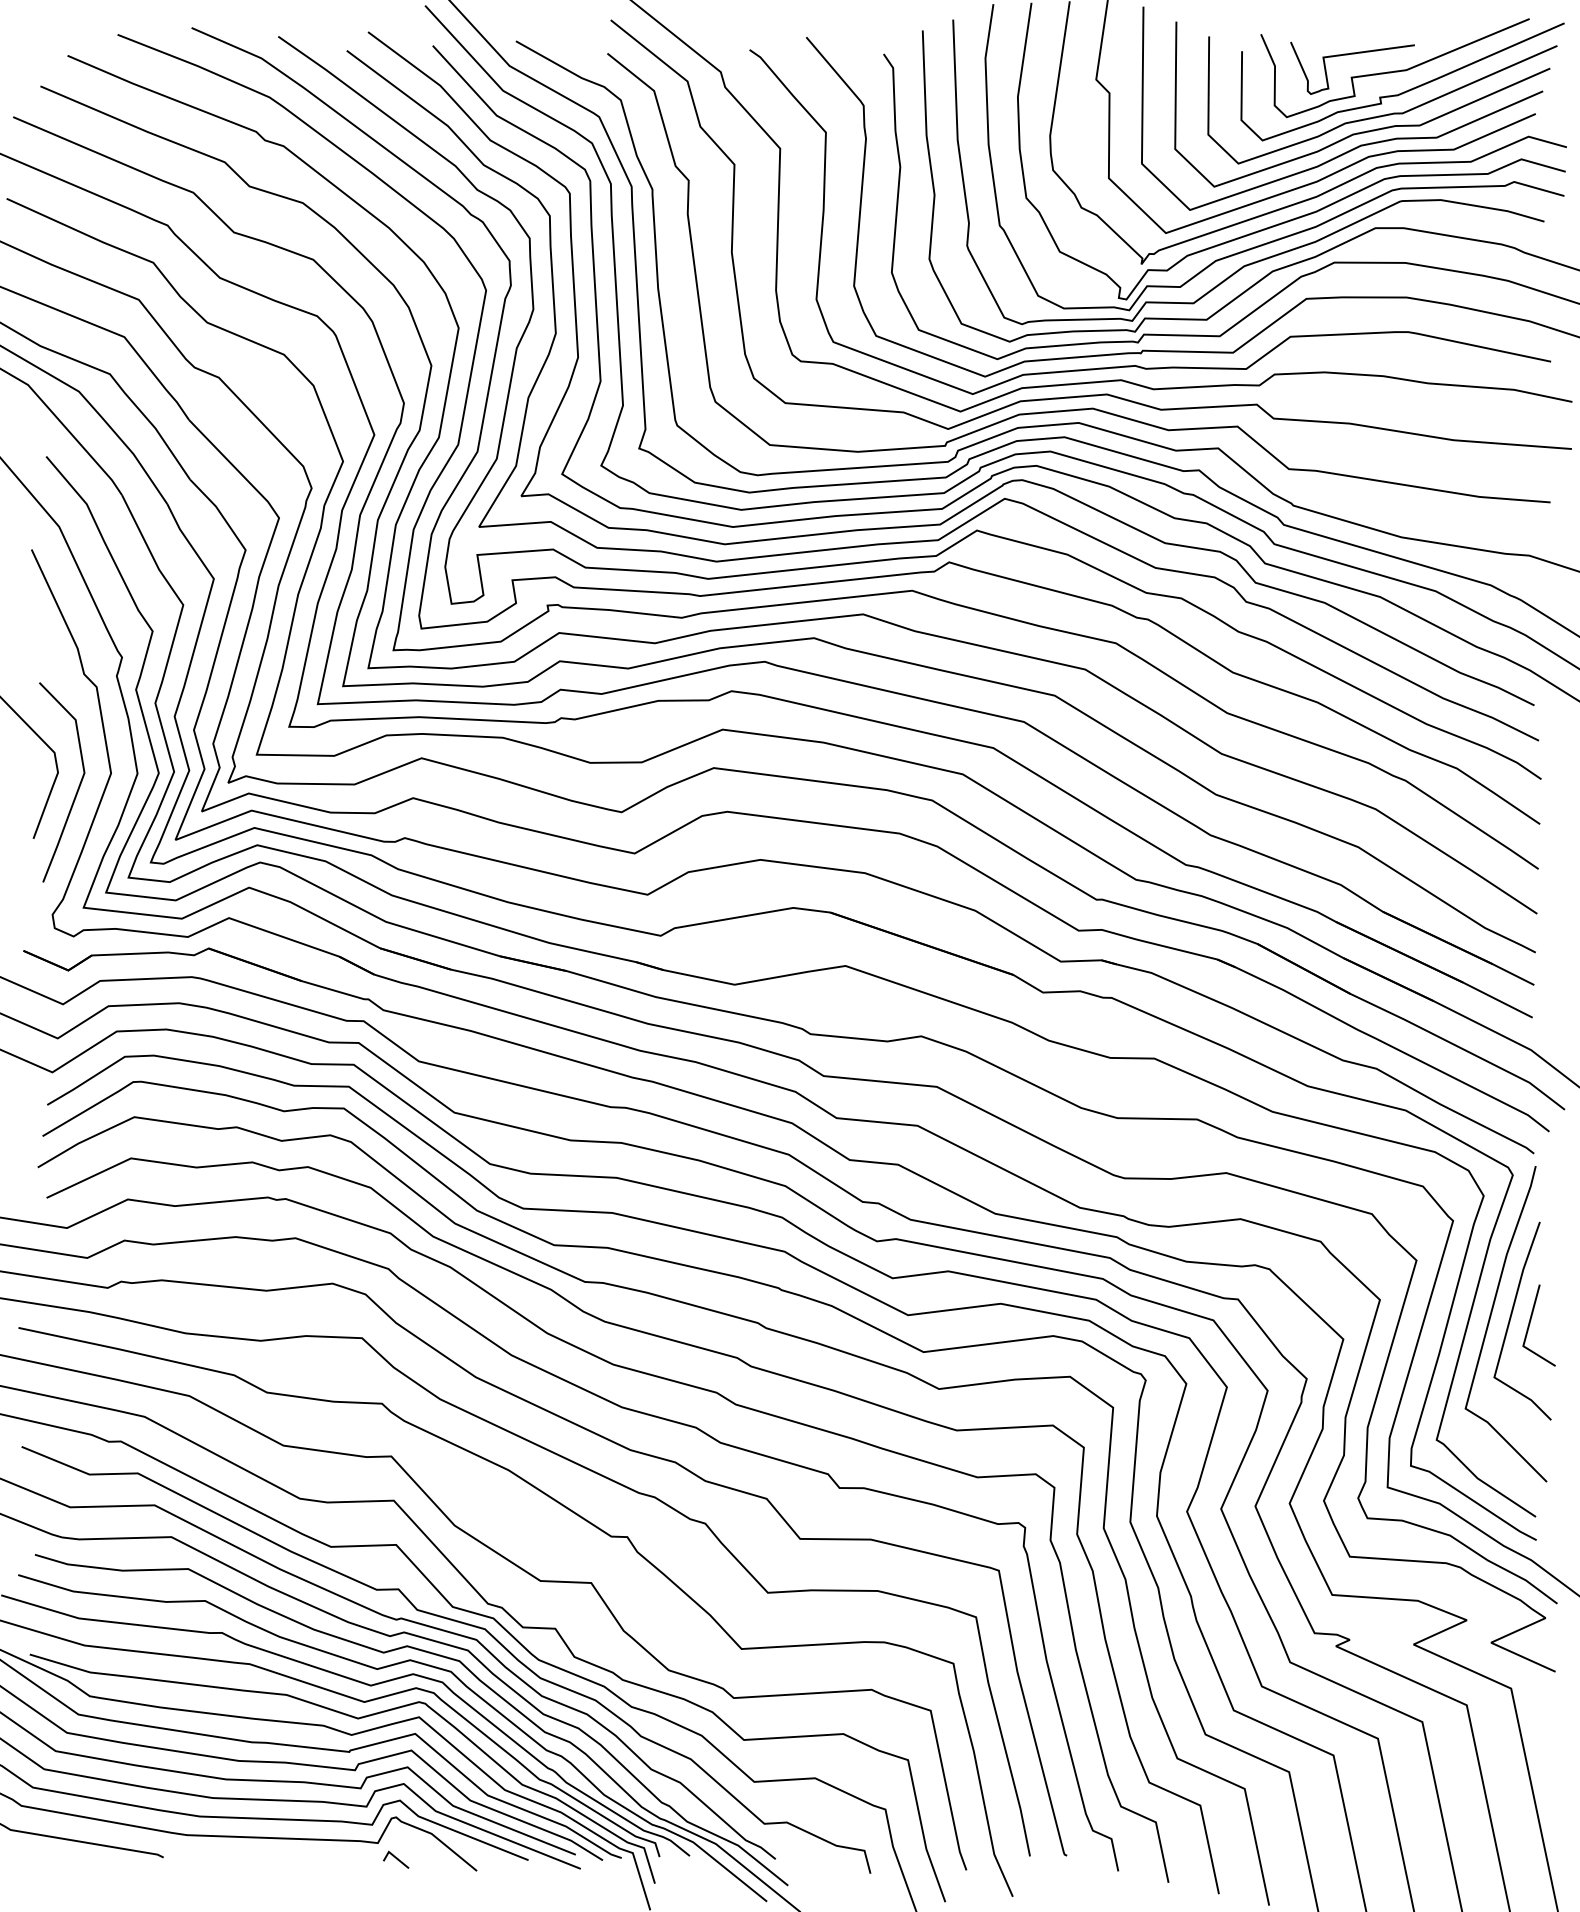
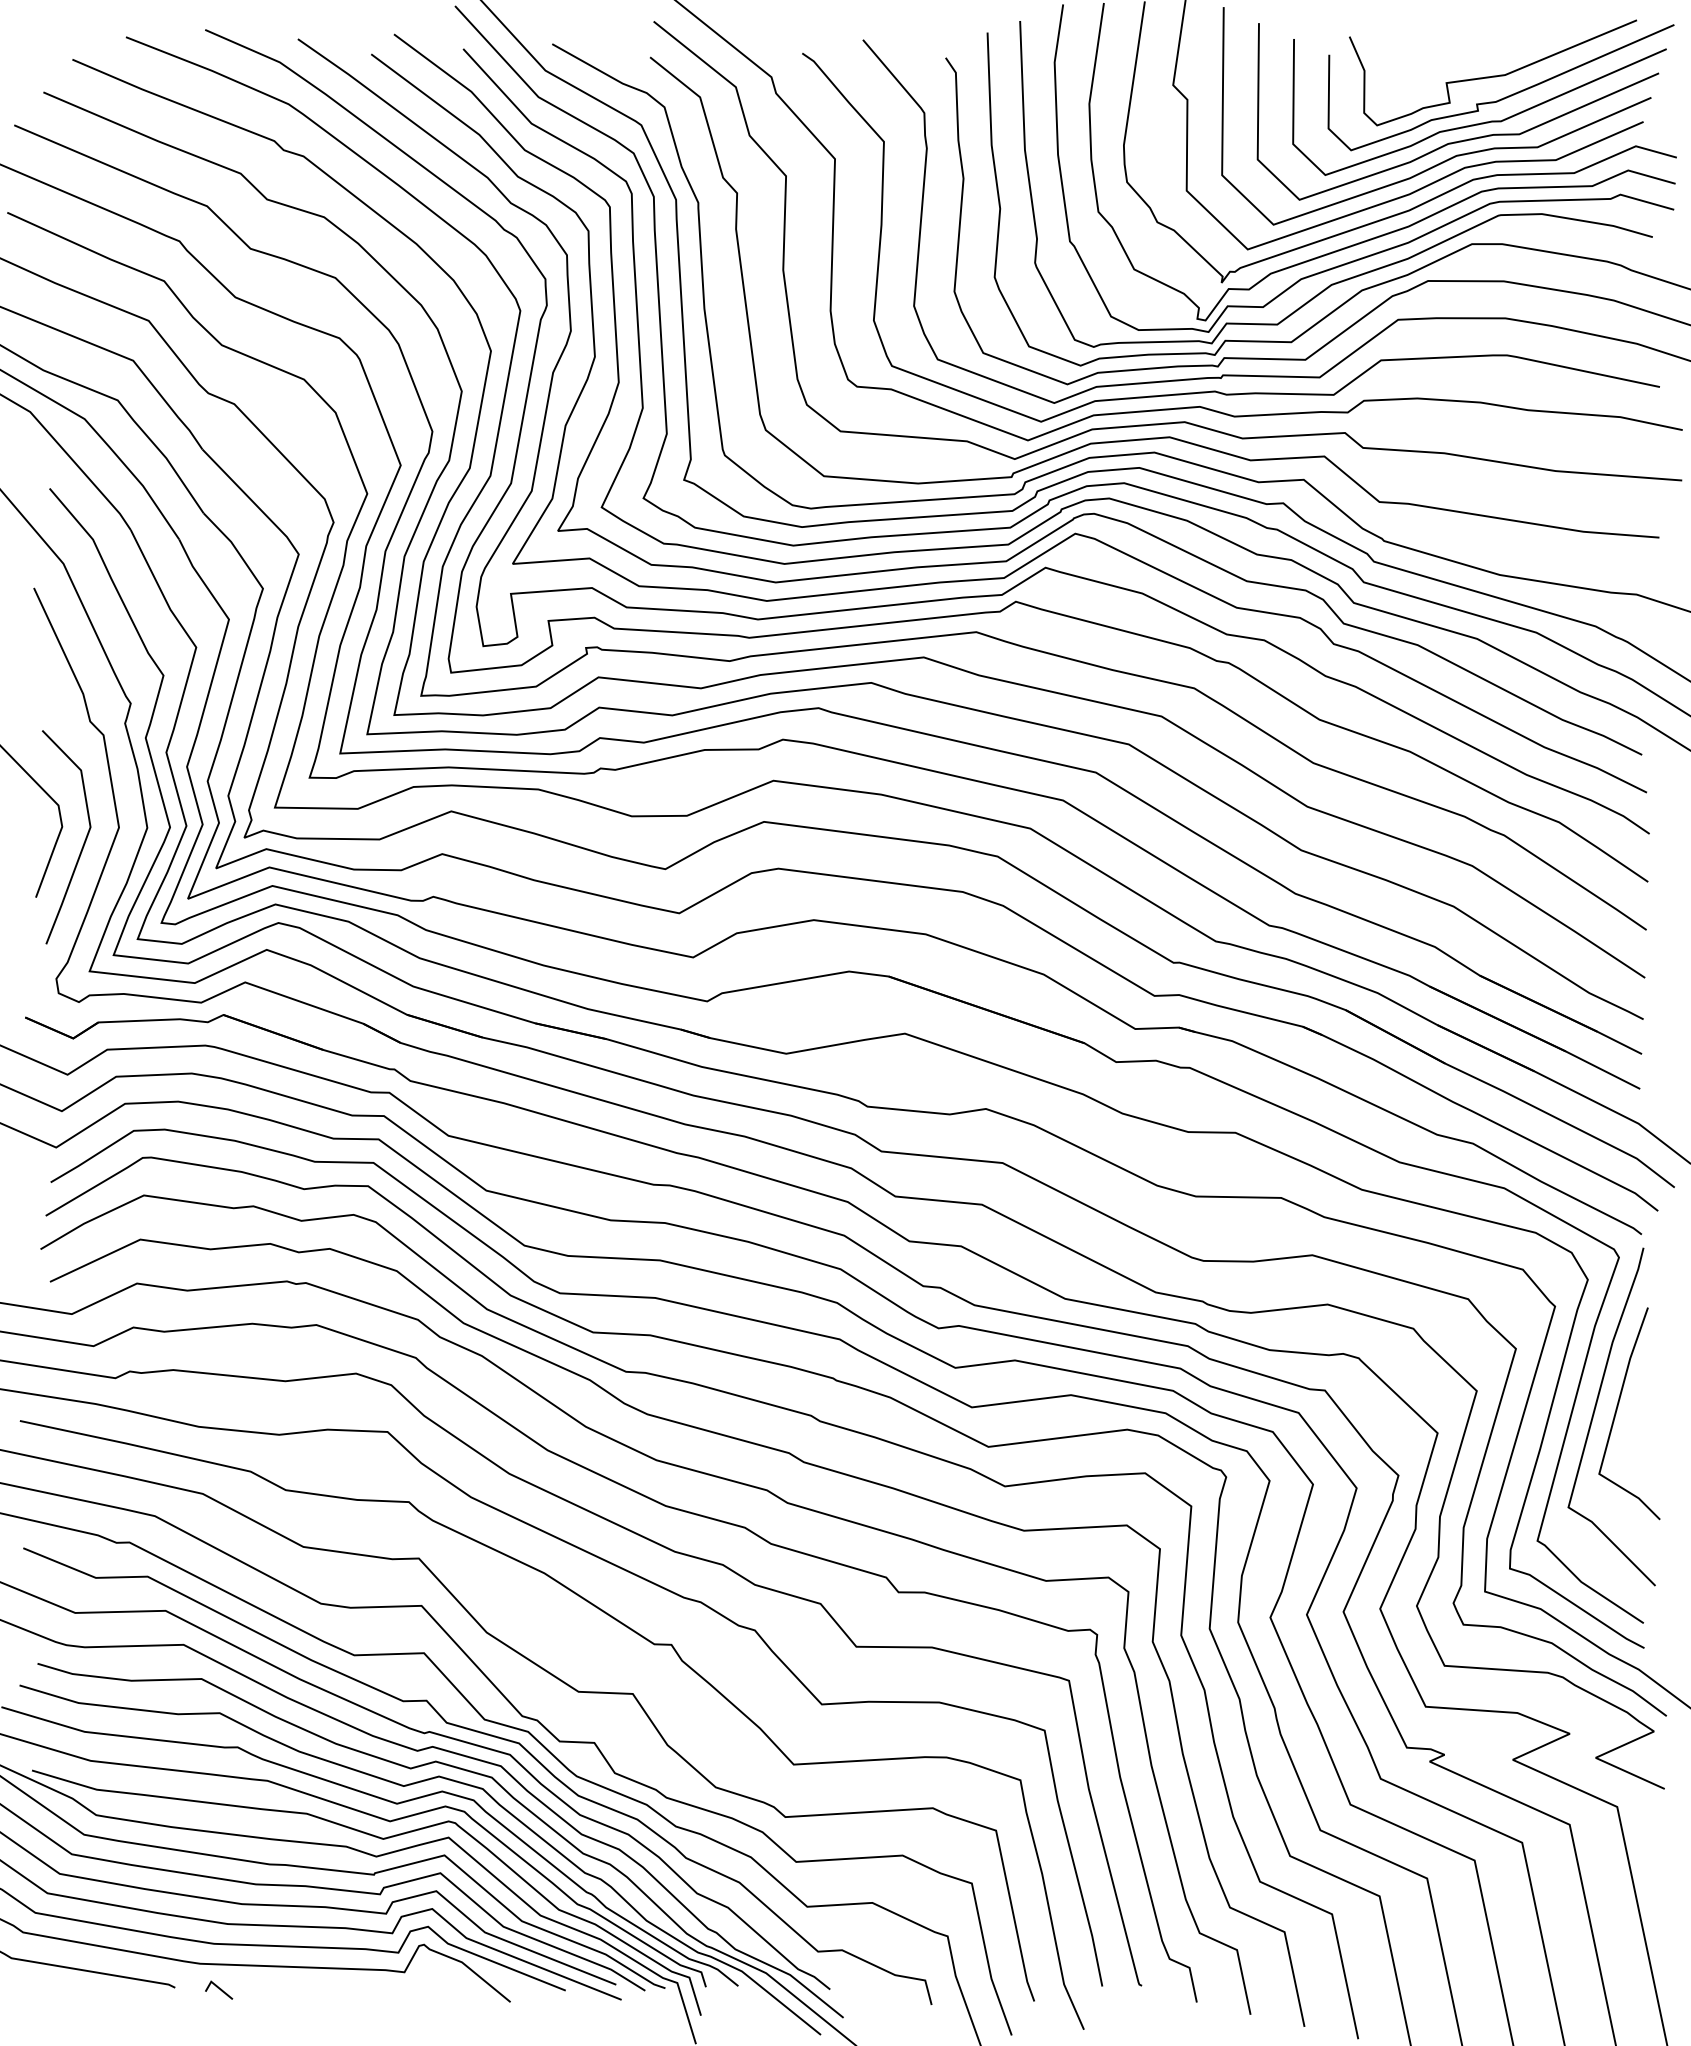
curve: (1352, 54) -> (1447, 58), removed
line: (1531, 1321) -> (1638, 1414), removed
line: (396, 1859) -> (219, 1989), moved

